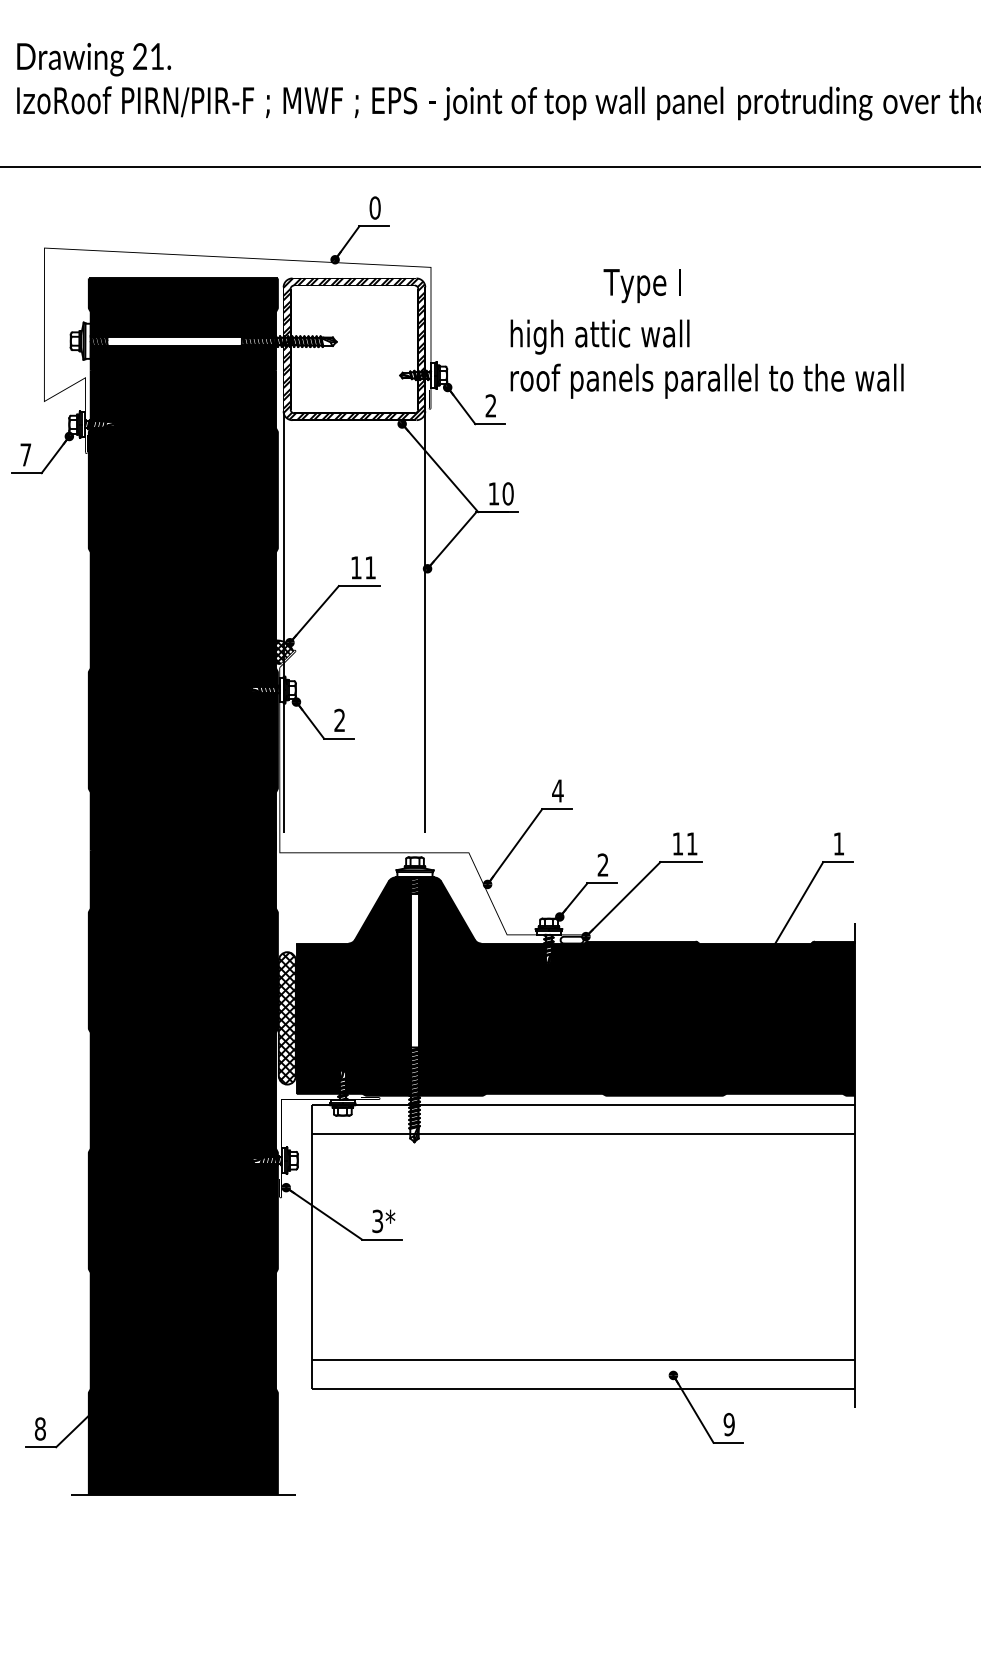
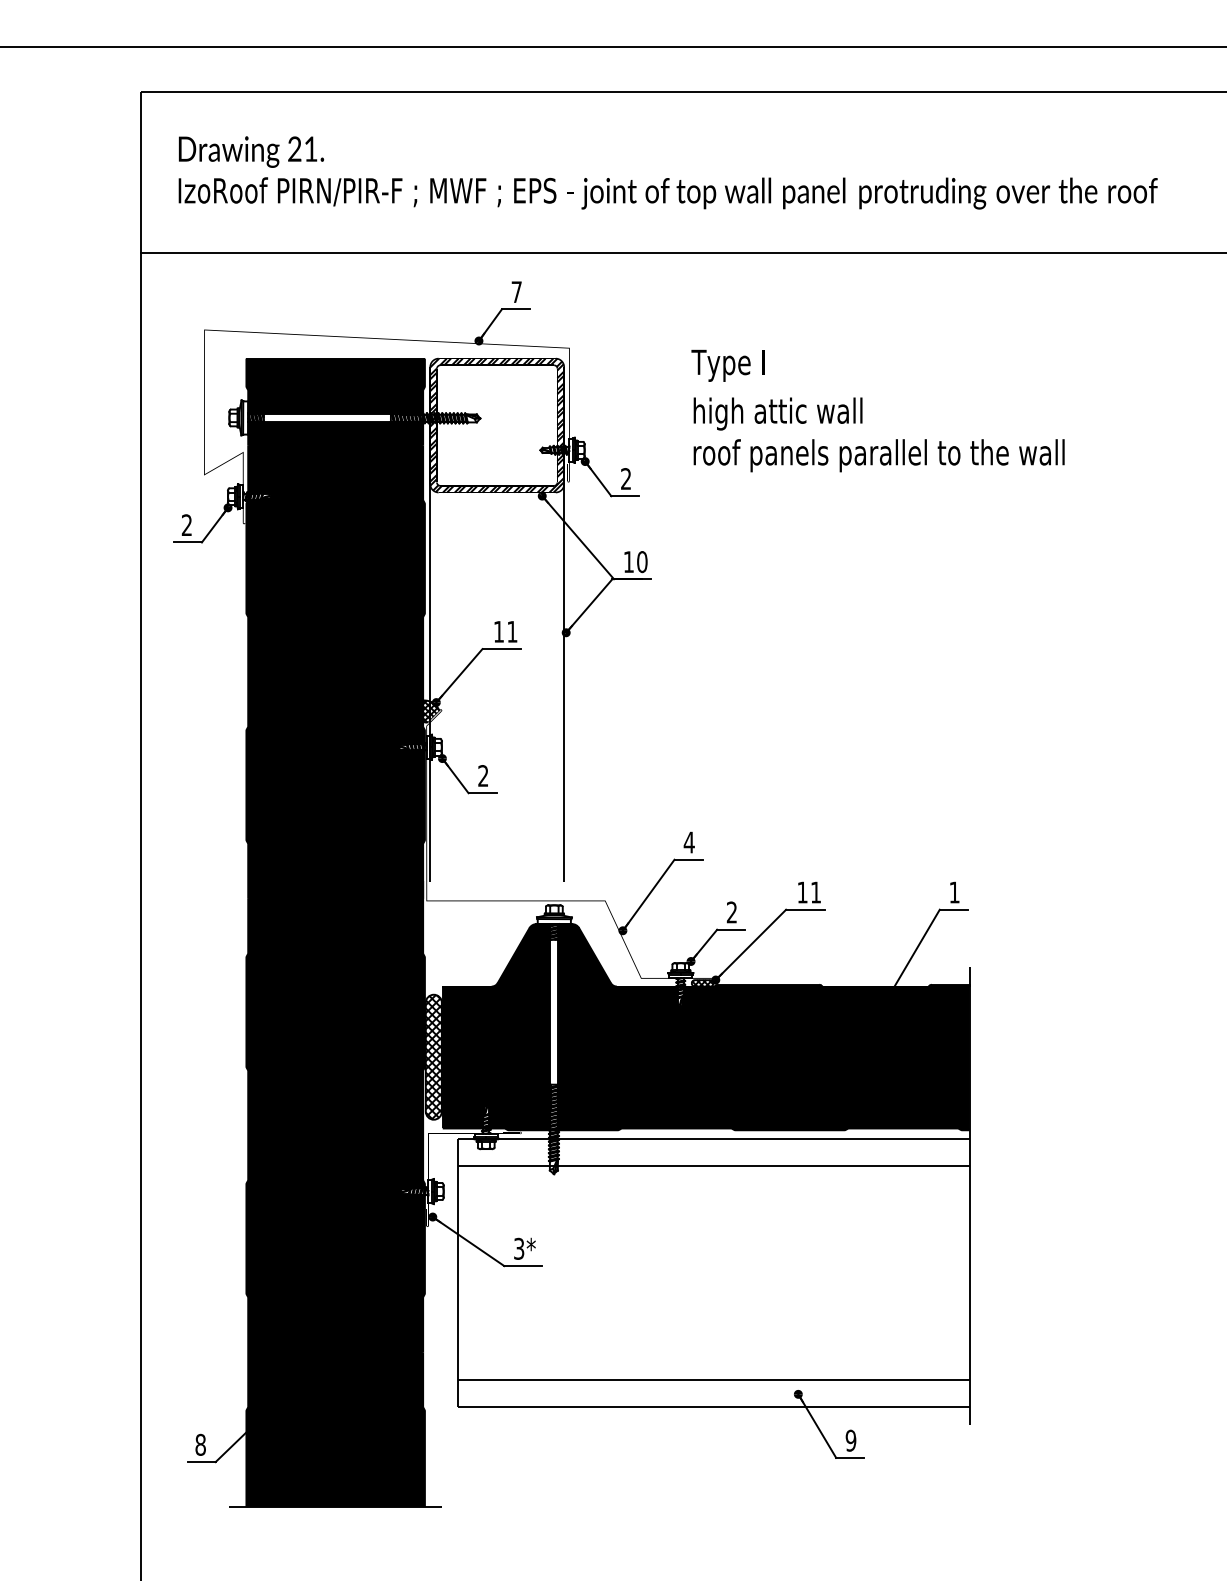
text: (374, 208) -> (516, 292), 0 -> 7
text: (641, 285) -> (727, 365), moved
text: (706, 358) -> (878, 434), moved
text: (25, 454) -> (186, 524), 7 -> 2
hatch: (571, 940) -> (702, 983), added

